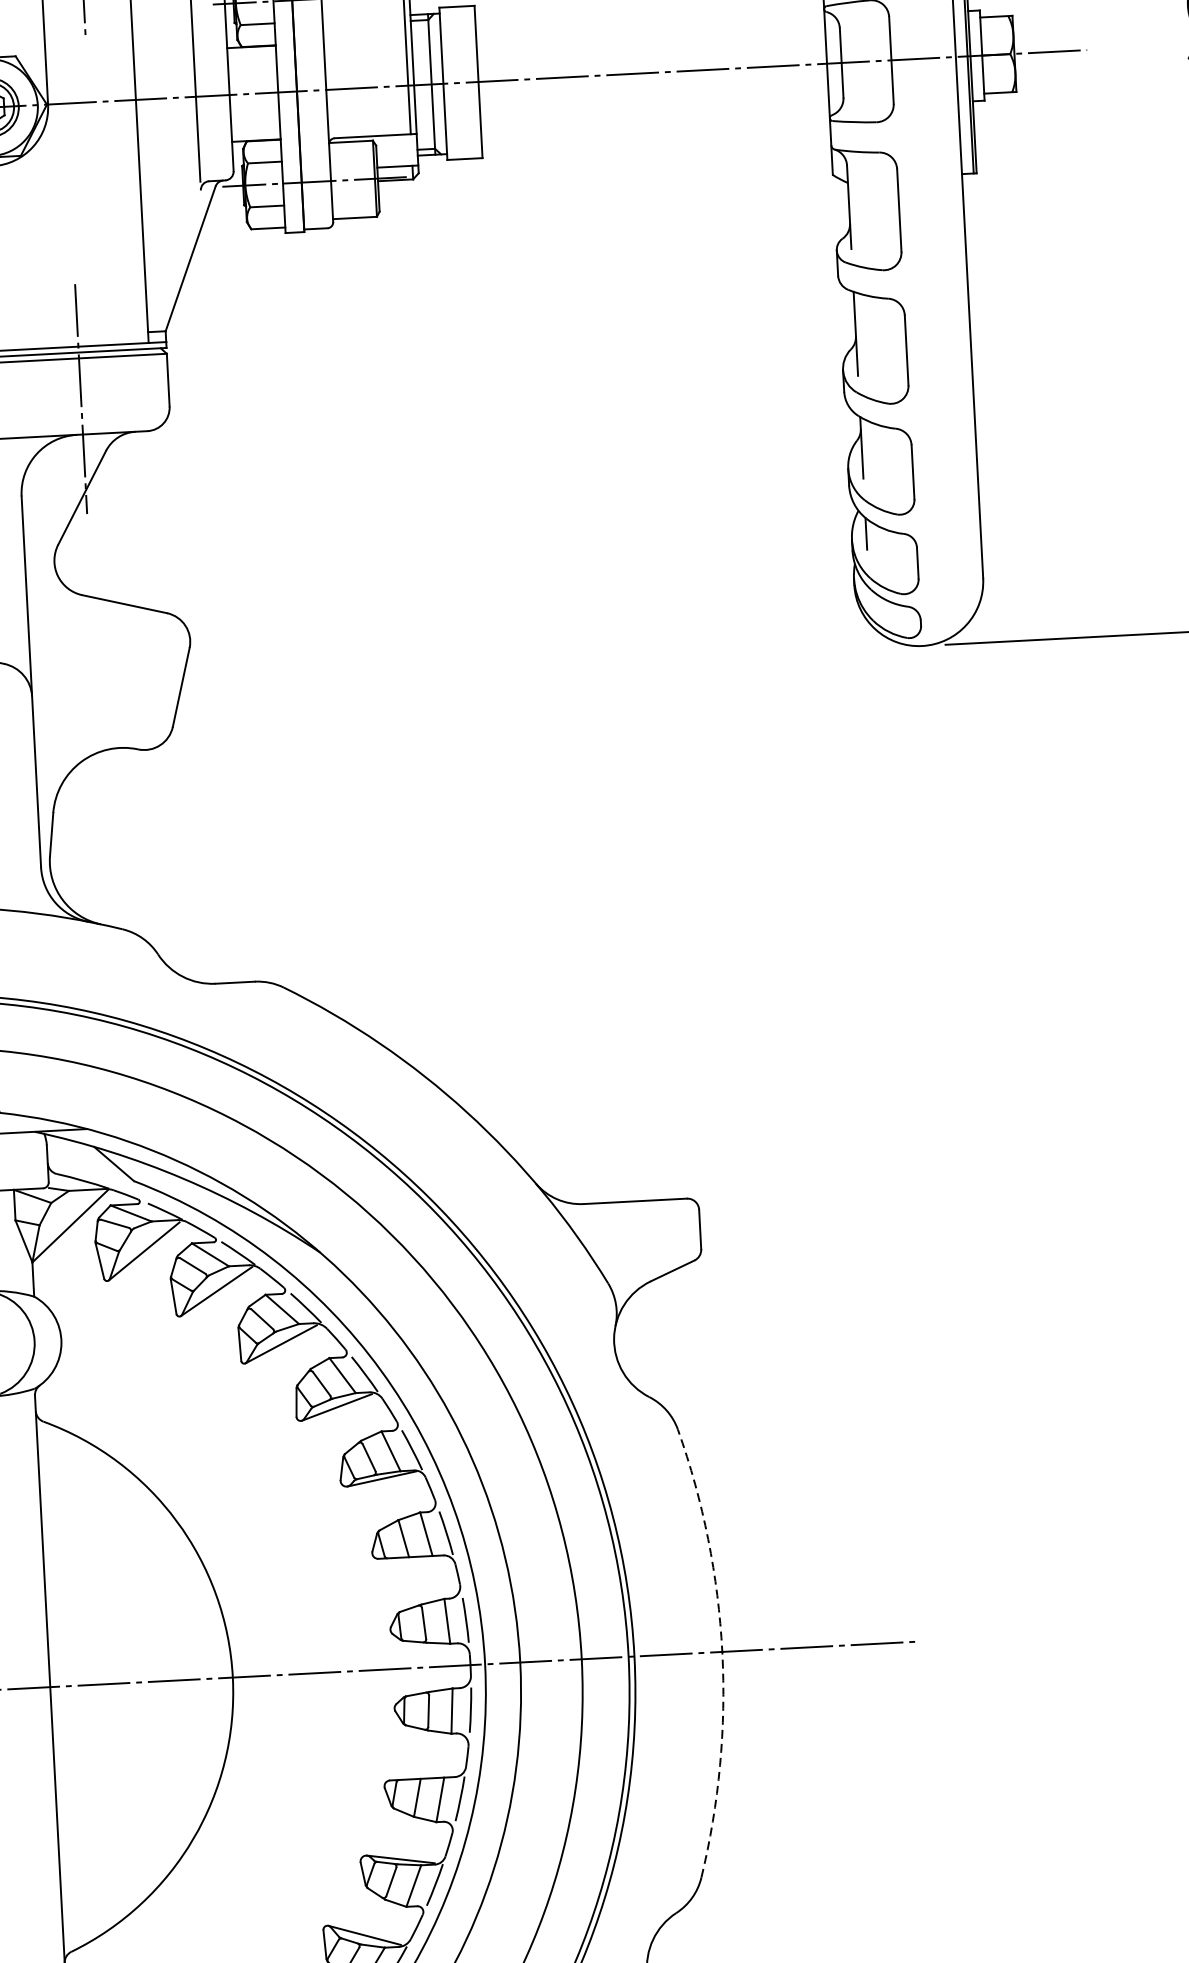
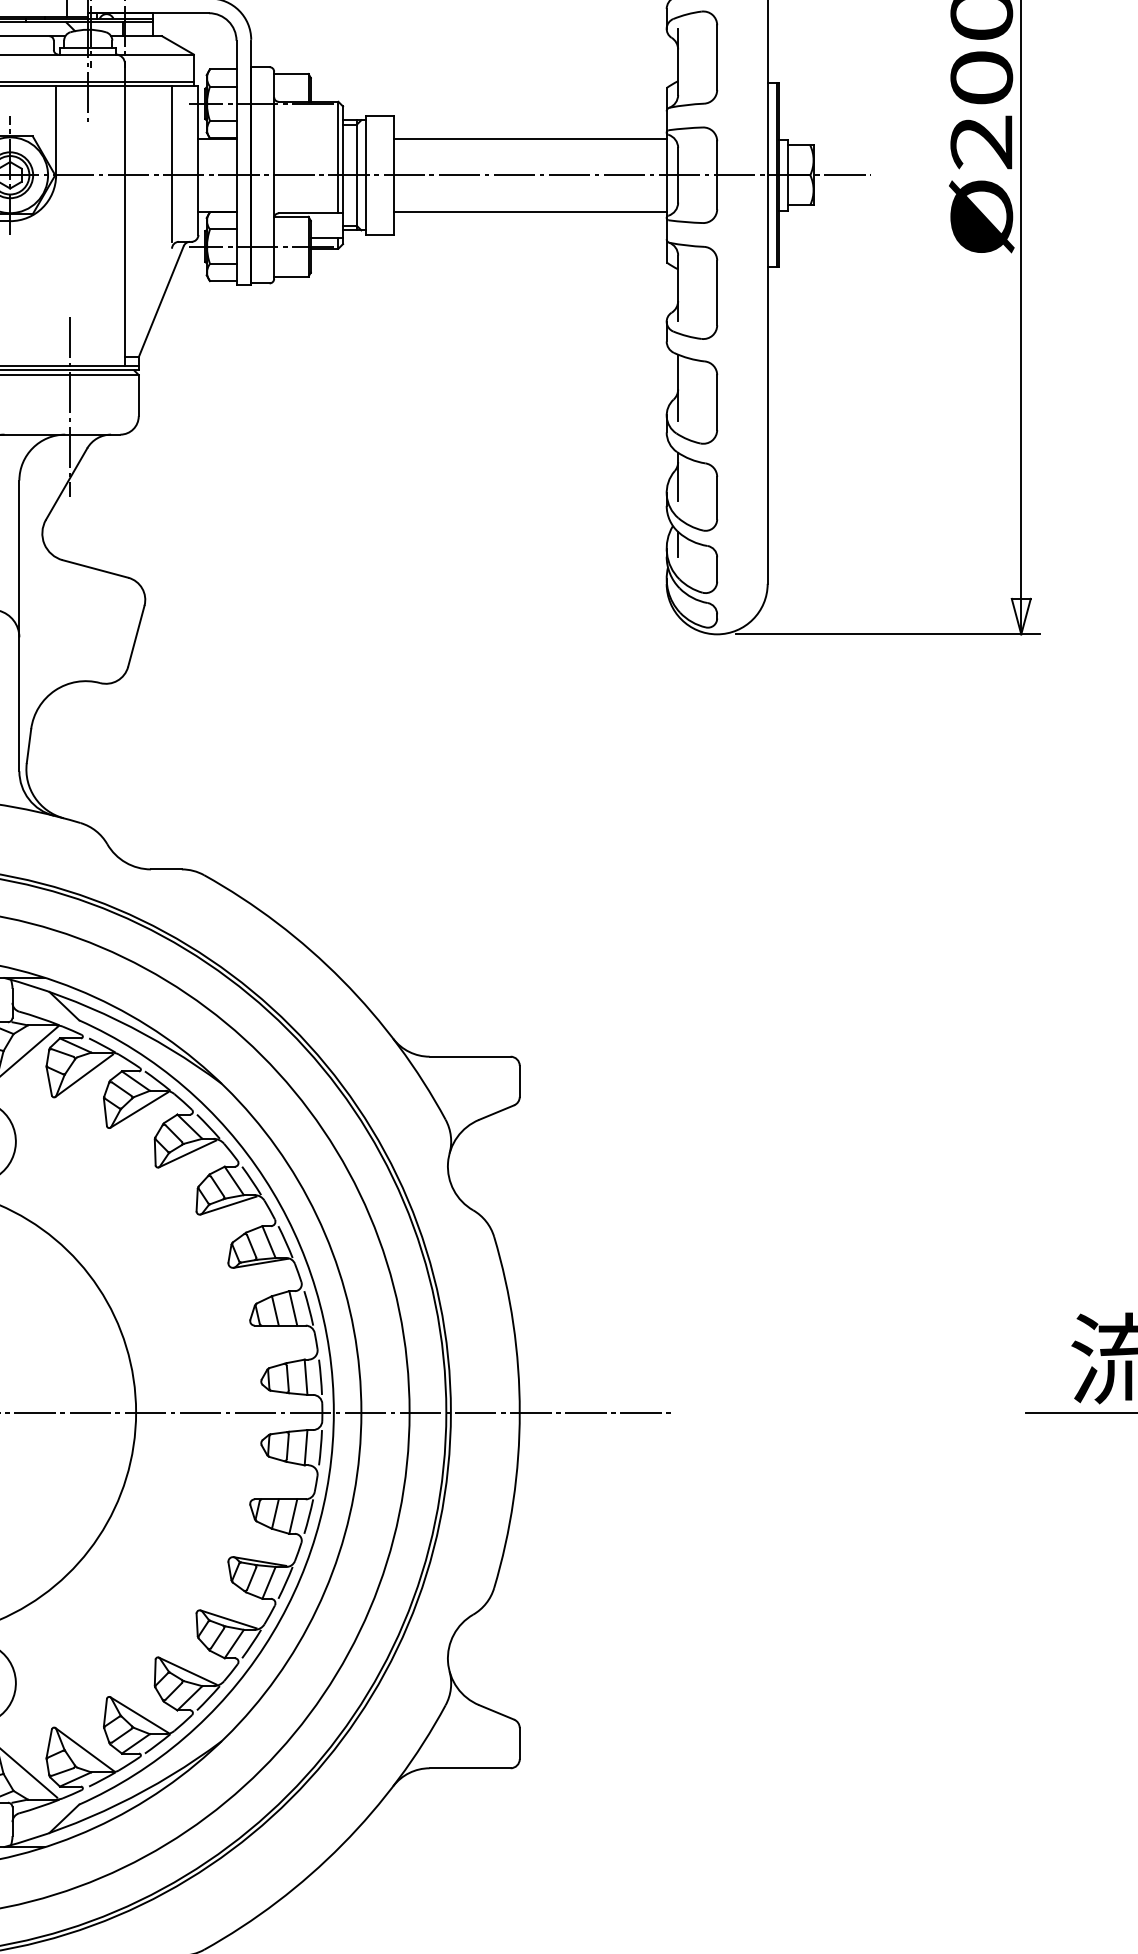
line: (649, 25) -> (529, 138), added
line: (654, 120) -> (529, 212), added
arc: (721, 1651) -> (519, 1412), dashed -> solid

